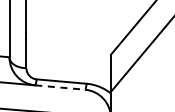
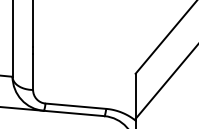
line: (60, 87) -> (74, 113), dashed -> solid

